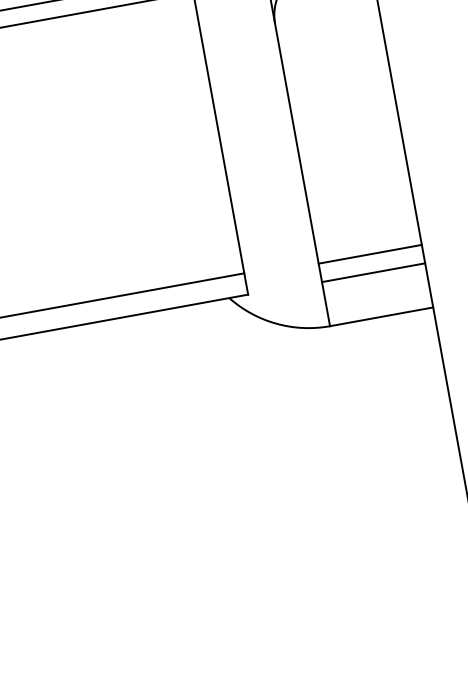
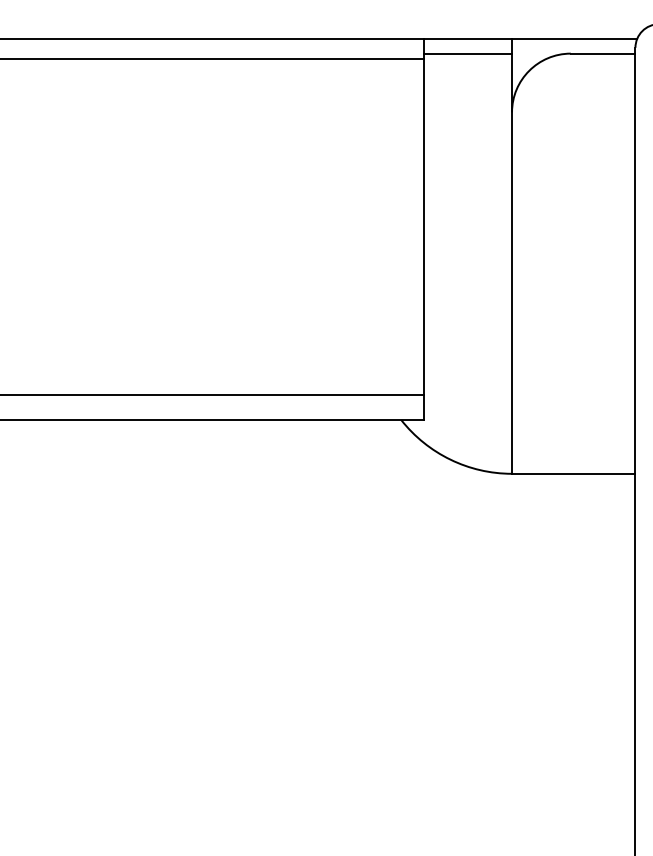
line: (369, 253) -> (573, 398), removed
line: (373, 273) -> (573, 421), removed

